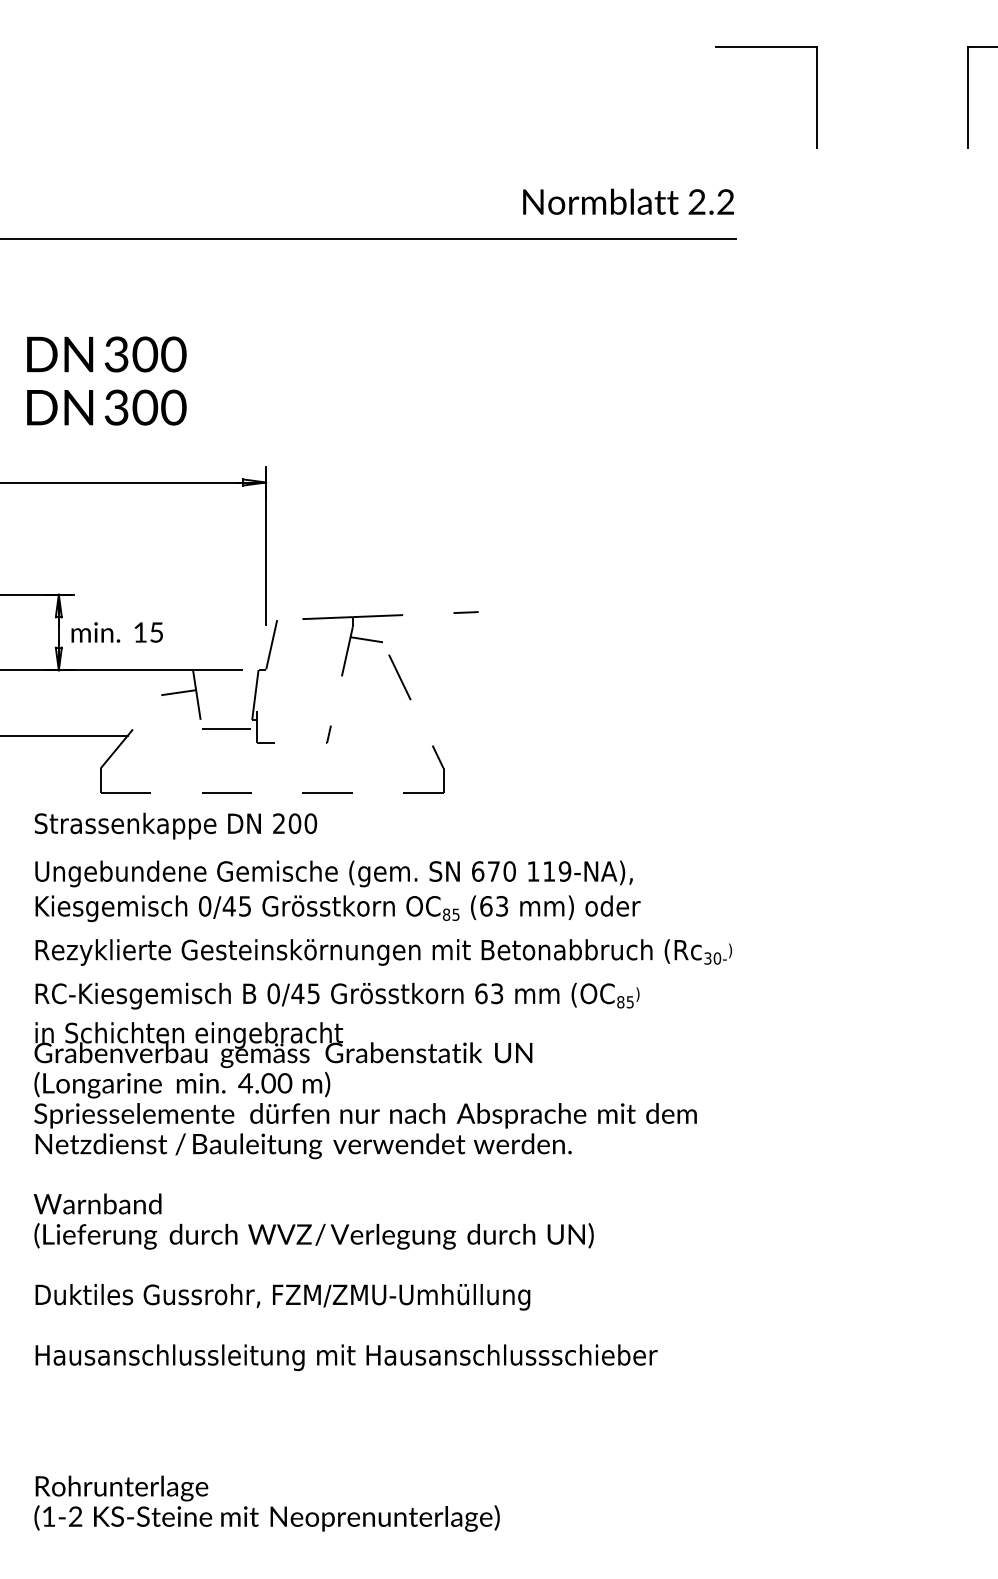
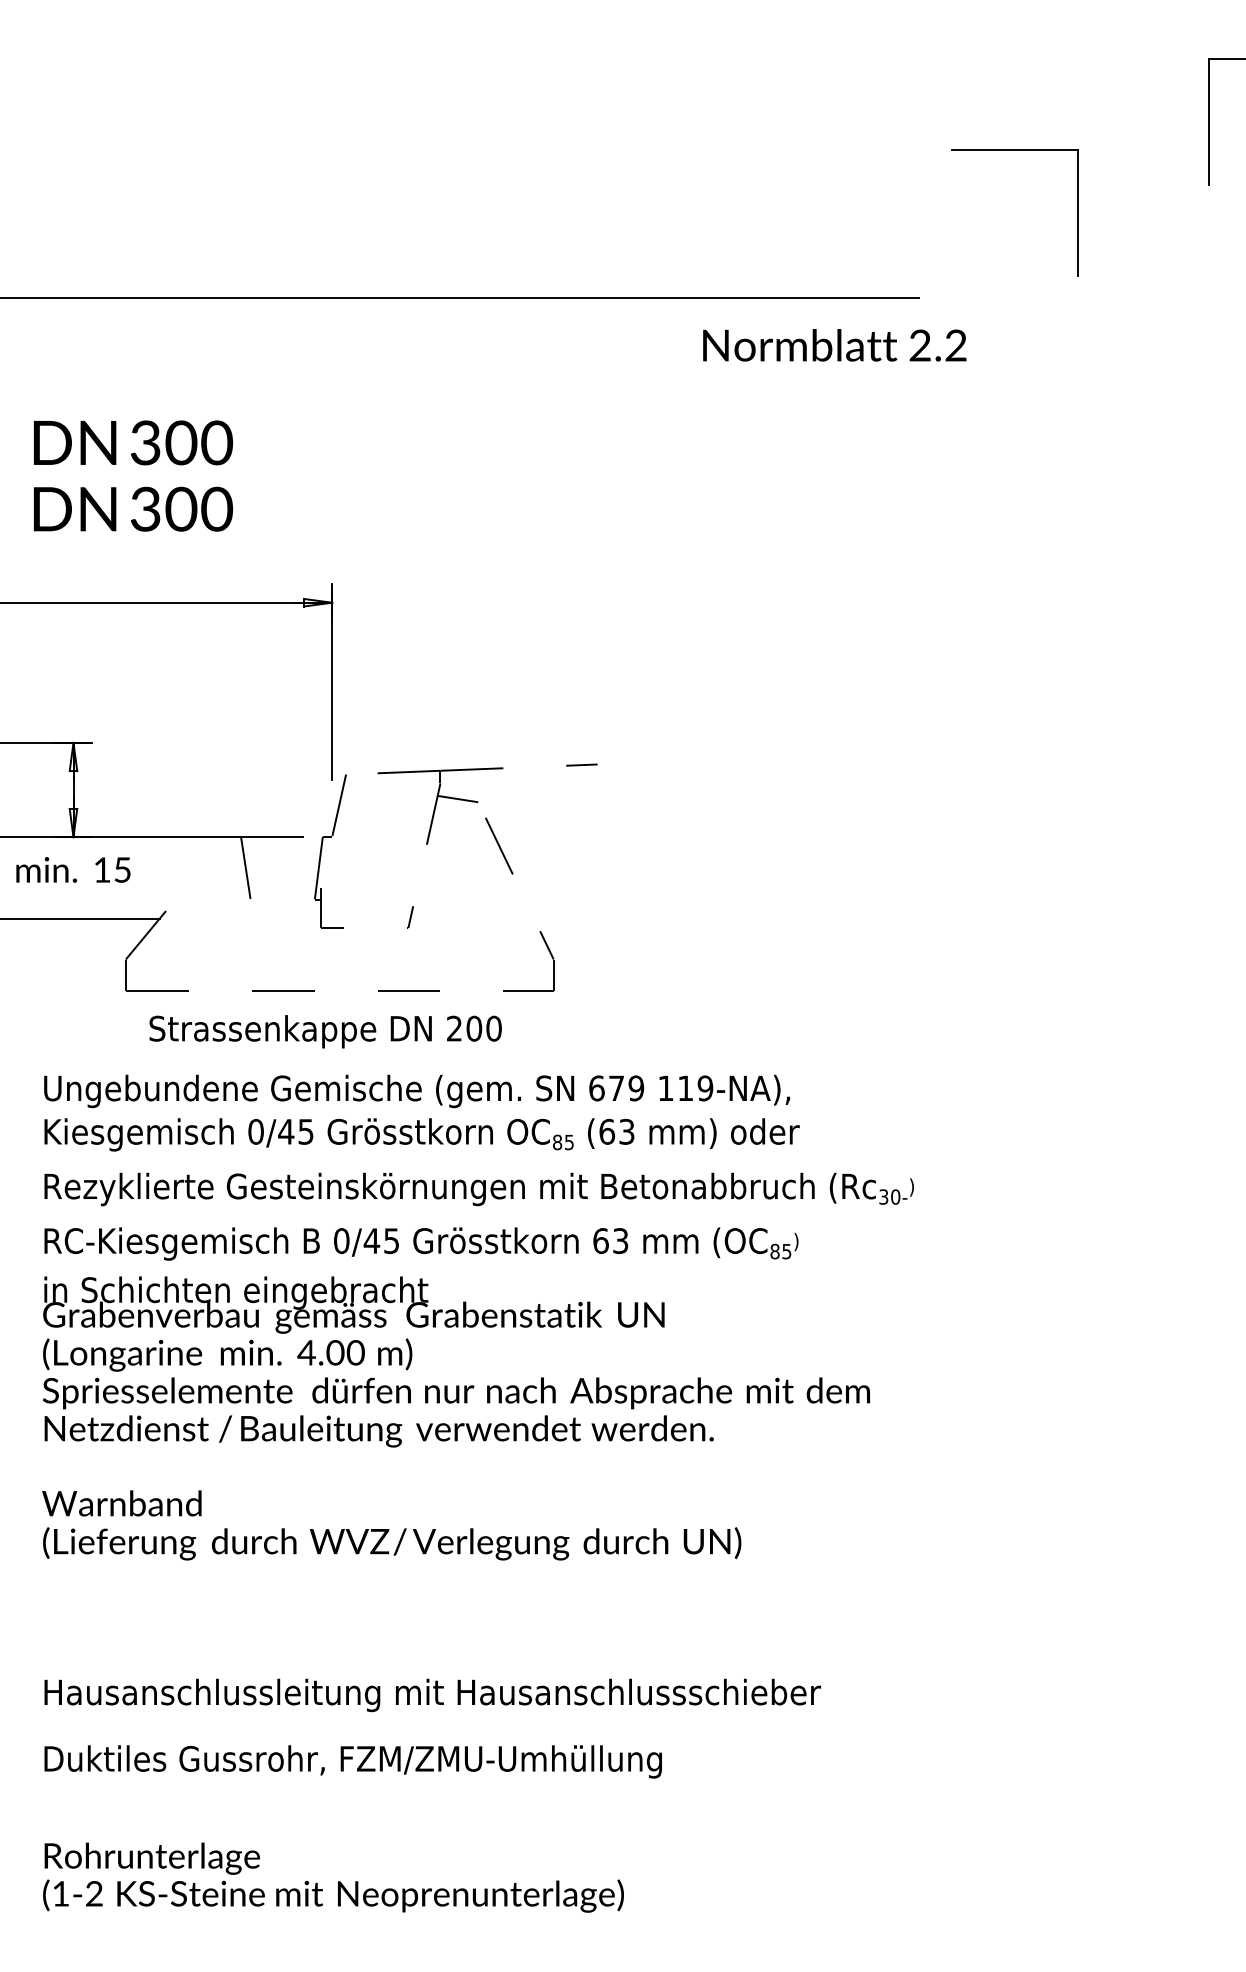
part: (766, 47) -> (1014, 150), moved
text: (628, 201) -> (834, 345), moved
text: (117, 632) -> (73, 869), moved
line: (178, 692) -> (222, 865), removed
line: (226, 729) -> (282, 911), removed
text: (175, 825) -> (325, 1031), moved
text: (509, 871) -> (636, 1088), 670 -> 679
text: (282, 1296) -> (352, 1761), moved

